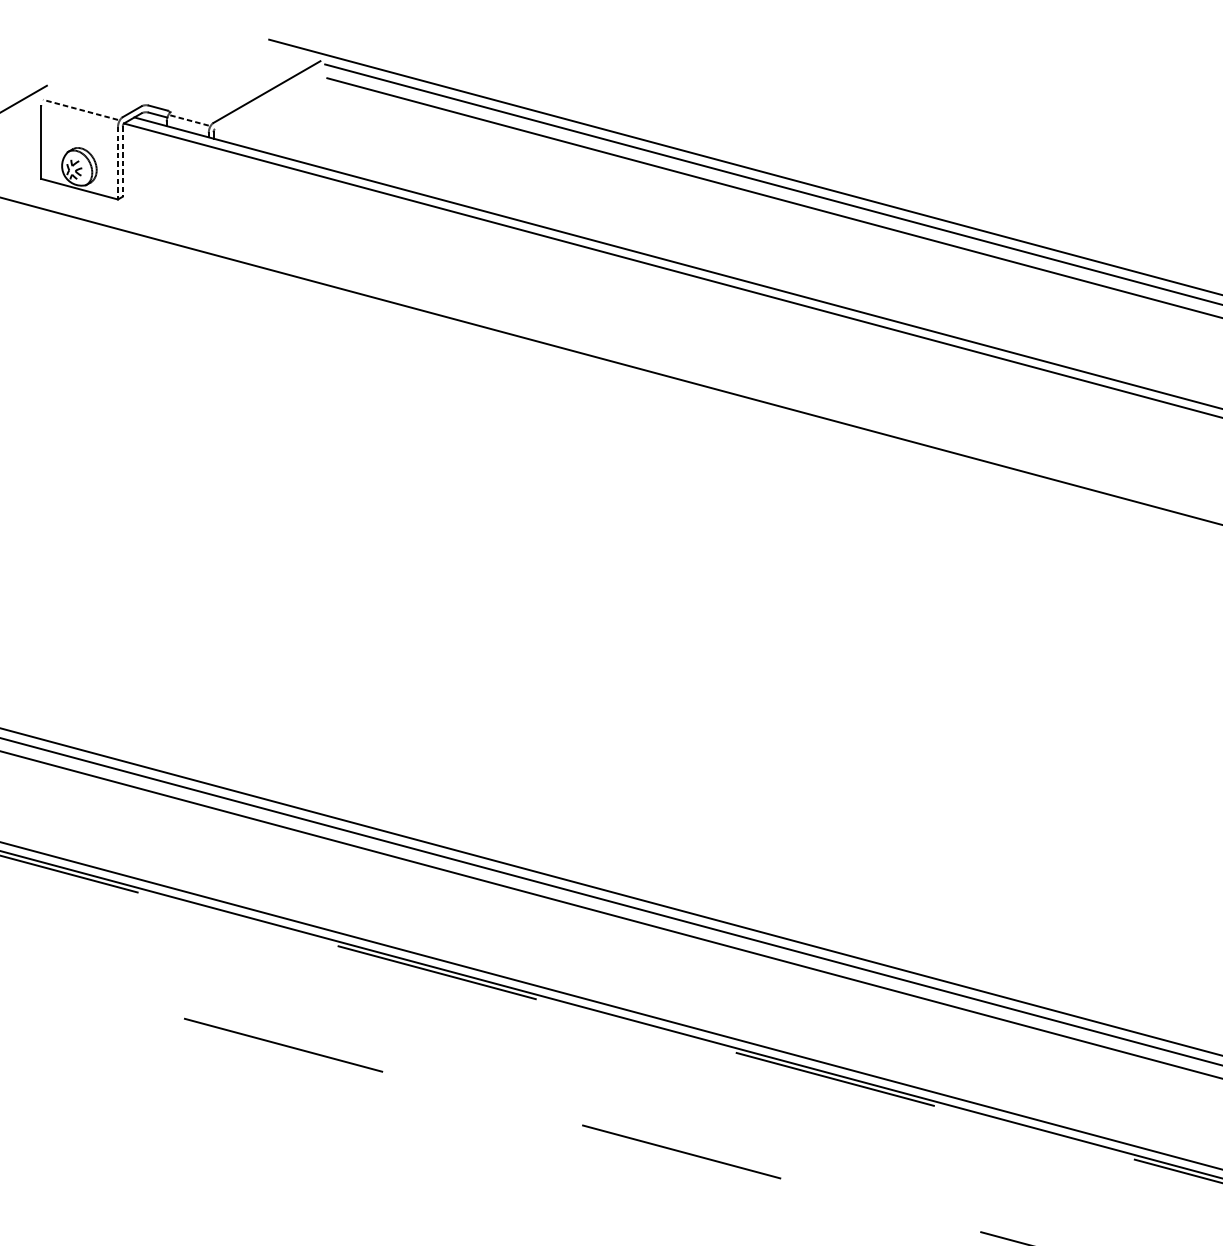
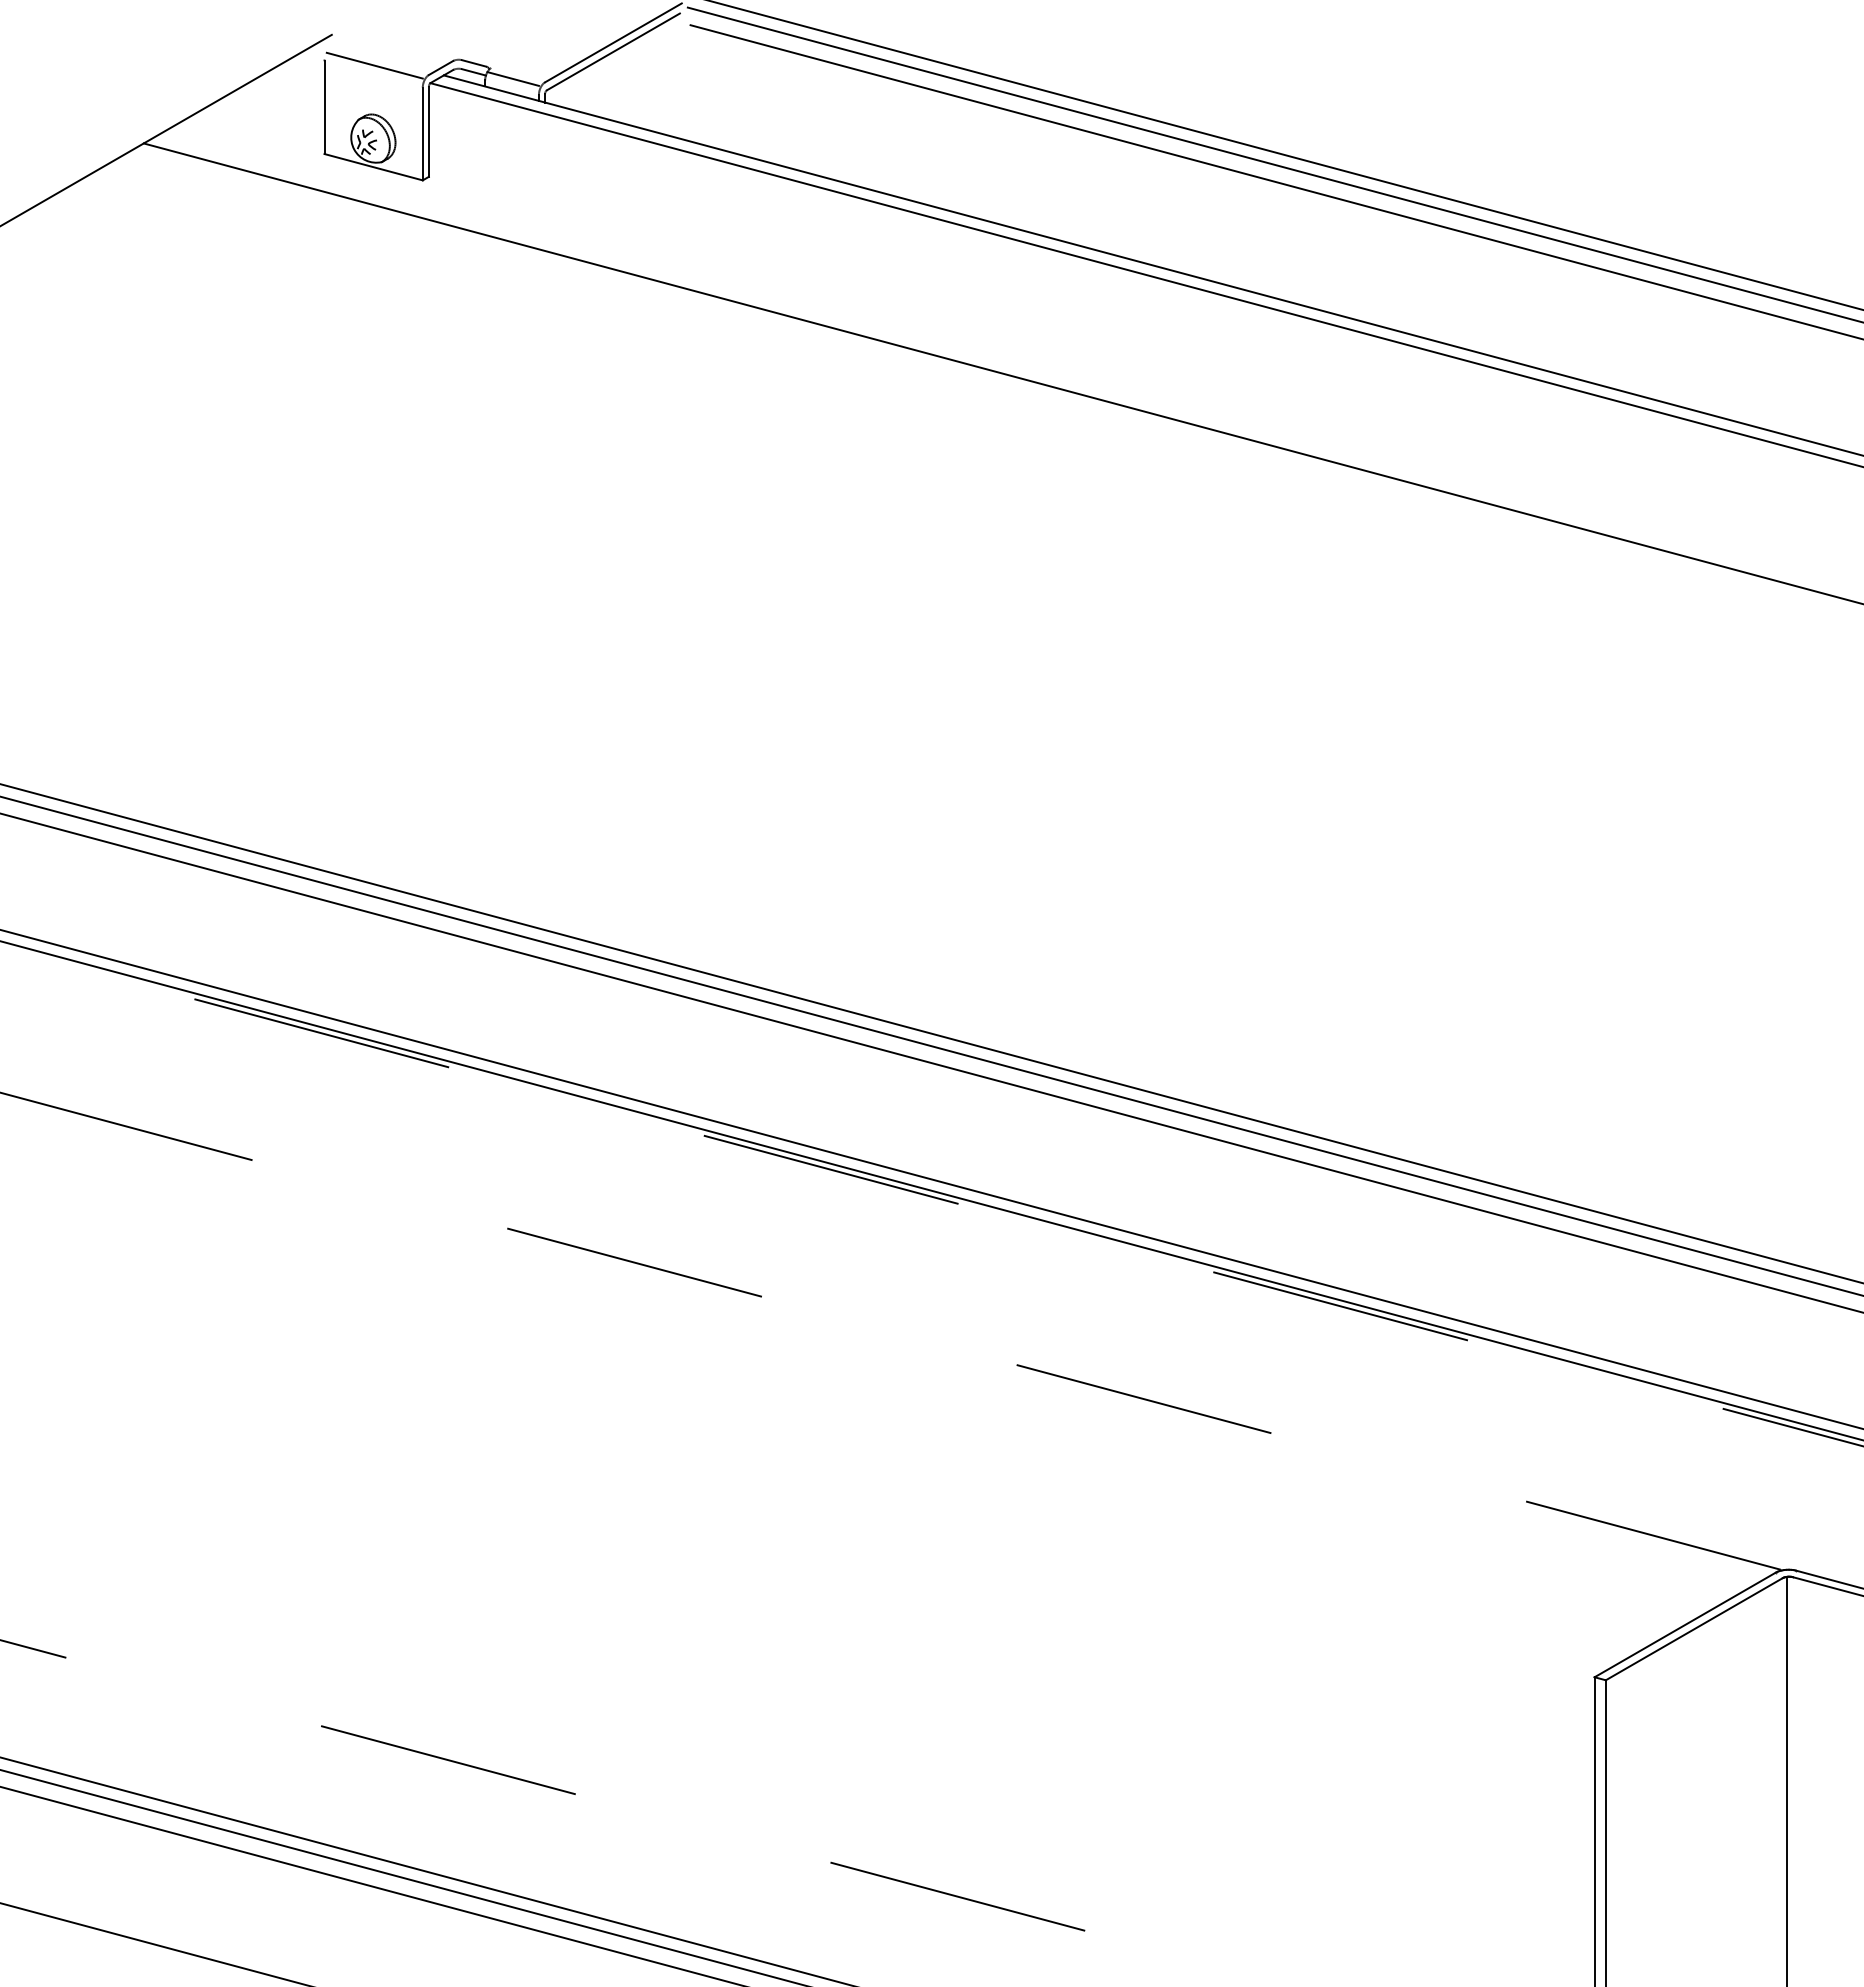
line: (266, 98) -> (612, 51), added
line: (80, 109) -> (374, 65), dashed -> solid
line: (188, 120) -> (513, 79), dashed -> solid
line: (122, 162) -> (428, 132), dashed -> solid
line: (117, 163) -> (422, 134), dashed -> solid

